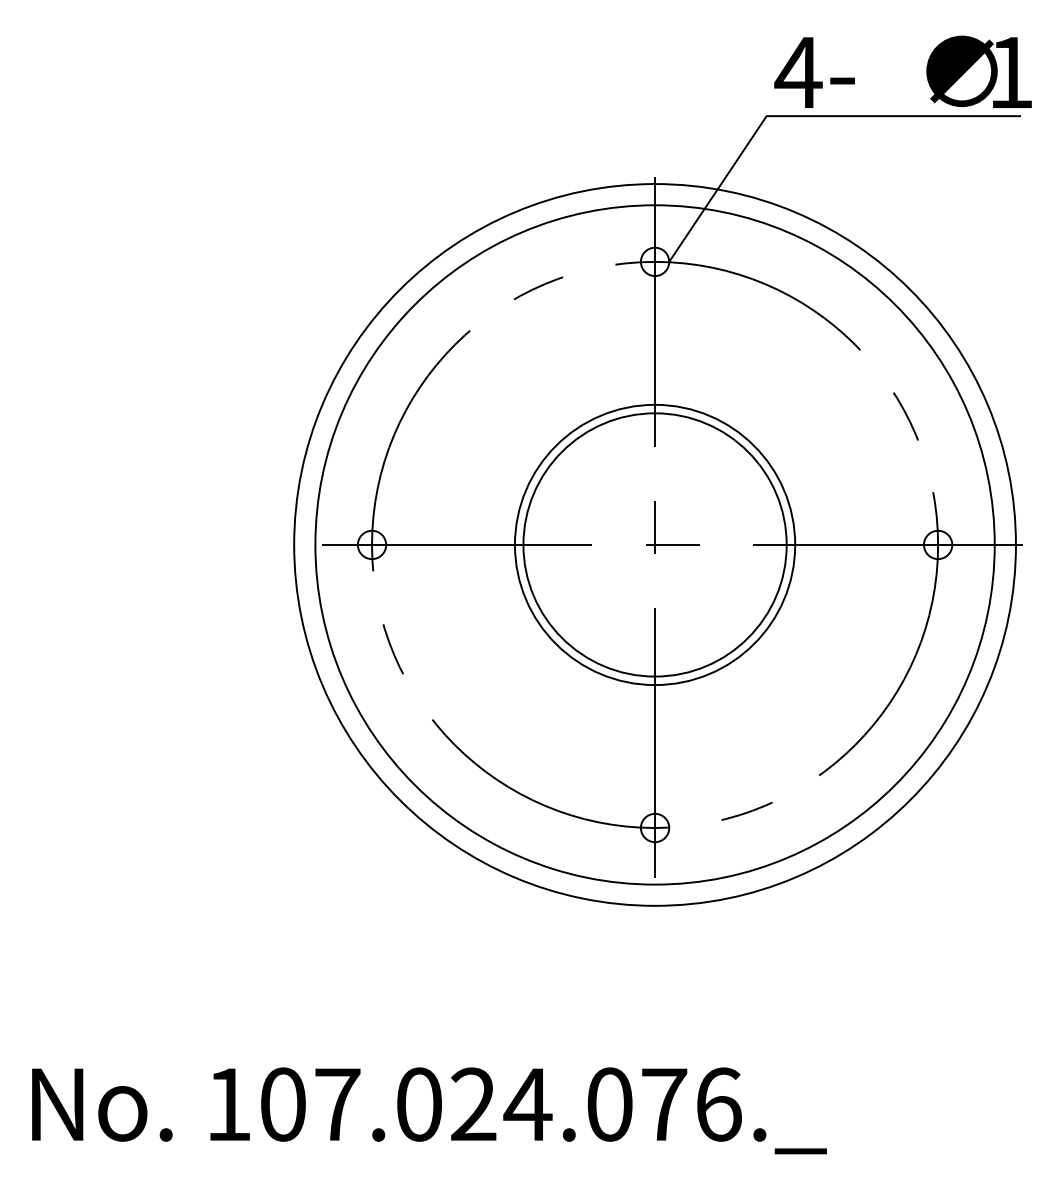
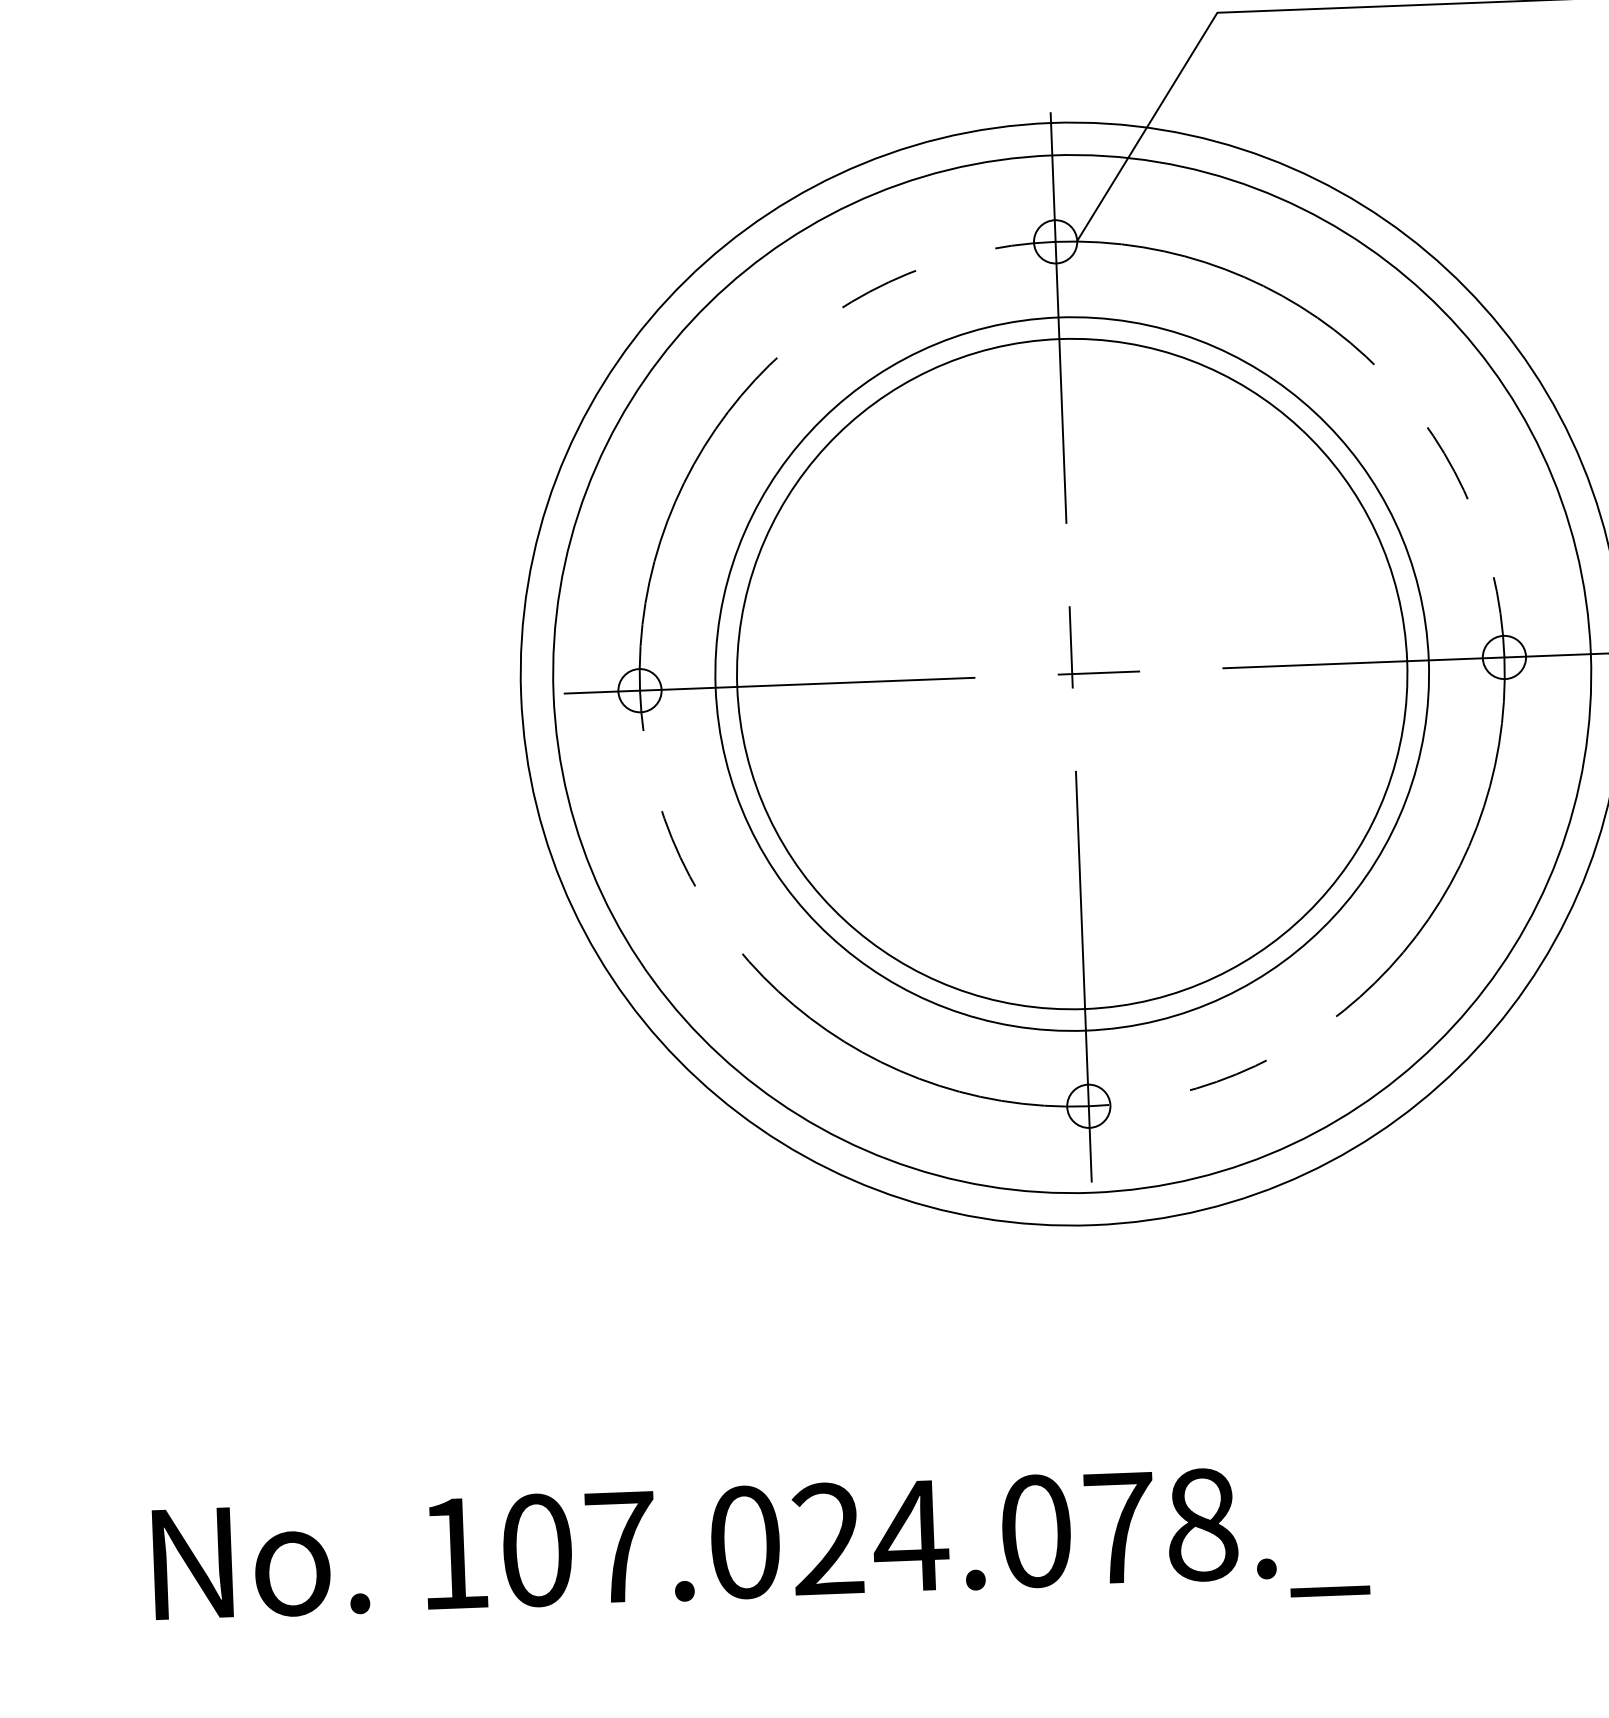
circle: (654, 544) -> (1071, 673), size x1.67
circle: (654, 544) -> (1071, 673), size x1.67
text: (718, 1104) -> (1201, 1524), 107.024.076._ -> 107.024.078._

